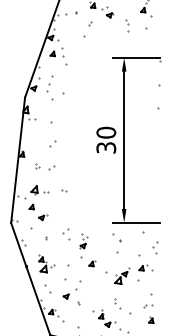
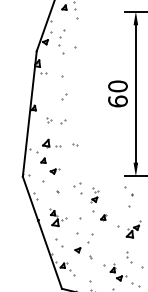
text: (106, 147) -> (118, 101), 30 -> 60

